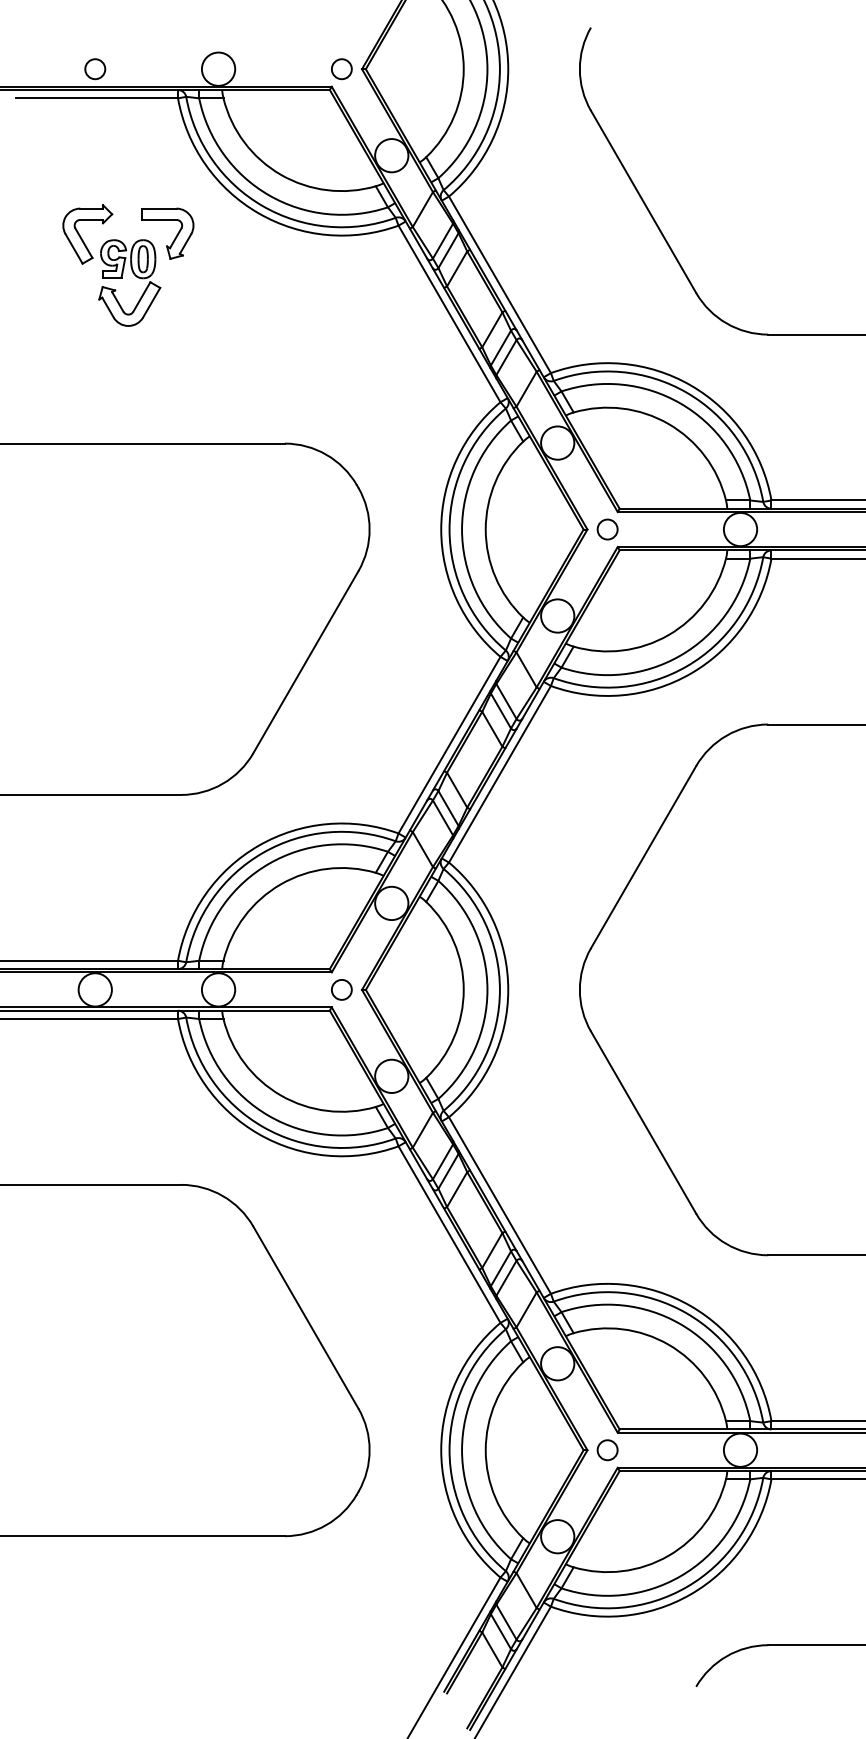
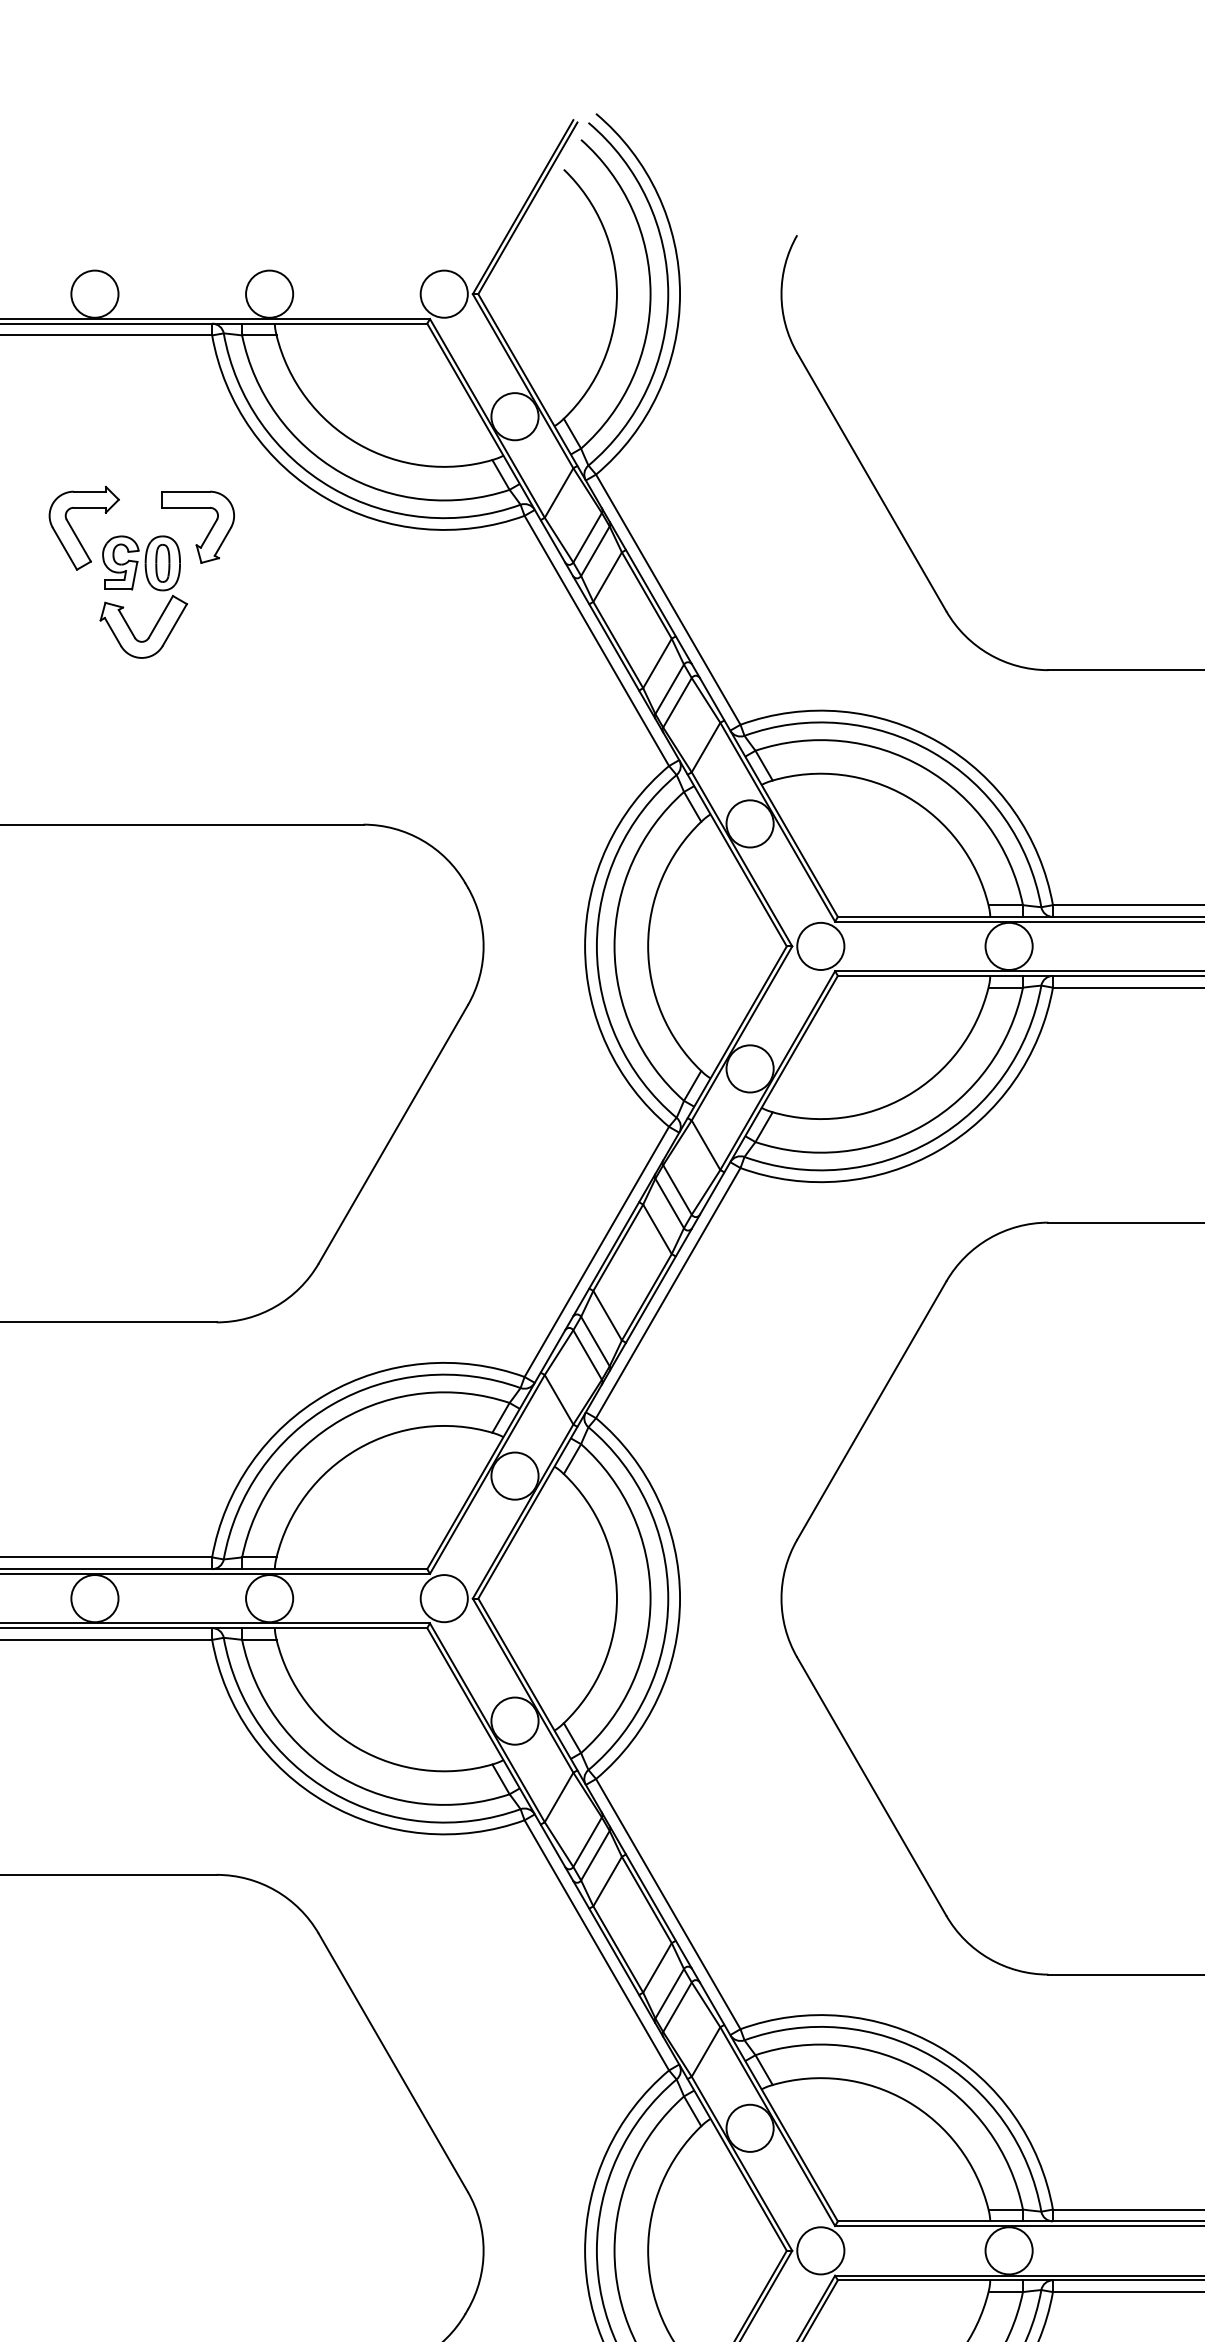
circle: (94, 68) -> (93, 293), size x1.67
circle: (341, 68) -> (443, 293), size x1.67
circle: (607, 529) -> (820, 946), size x1.67
circle: (341, 989) -> (443, 1598), size x1.67
circle: (607, 1449) -> (820, 2249), size x1.67

